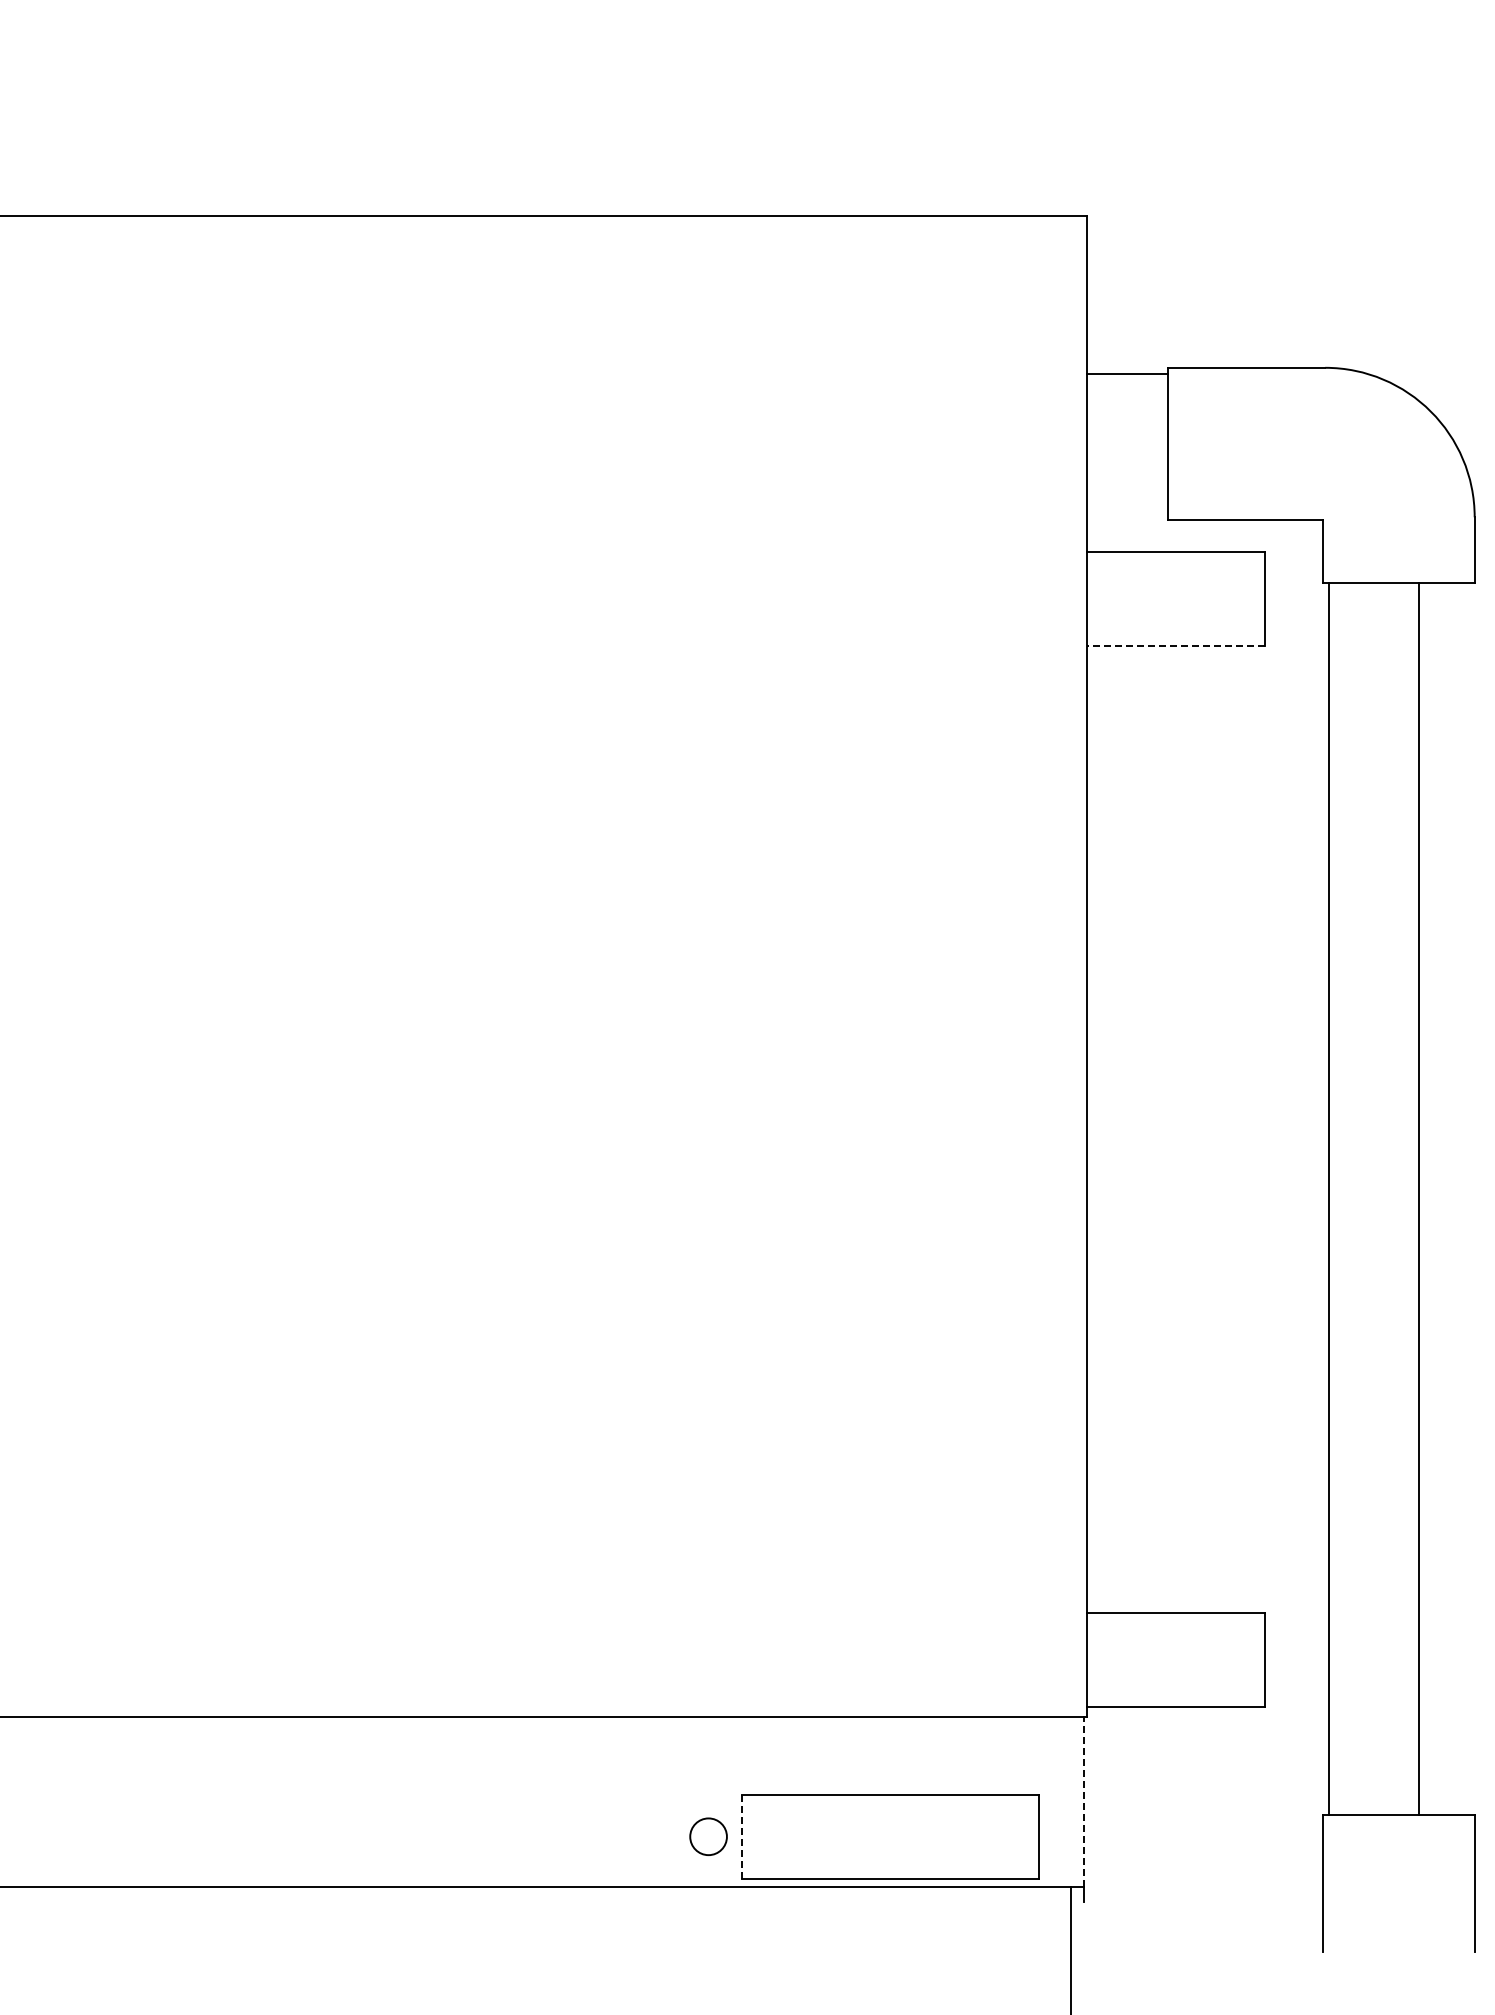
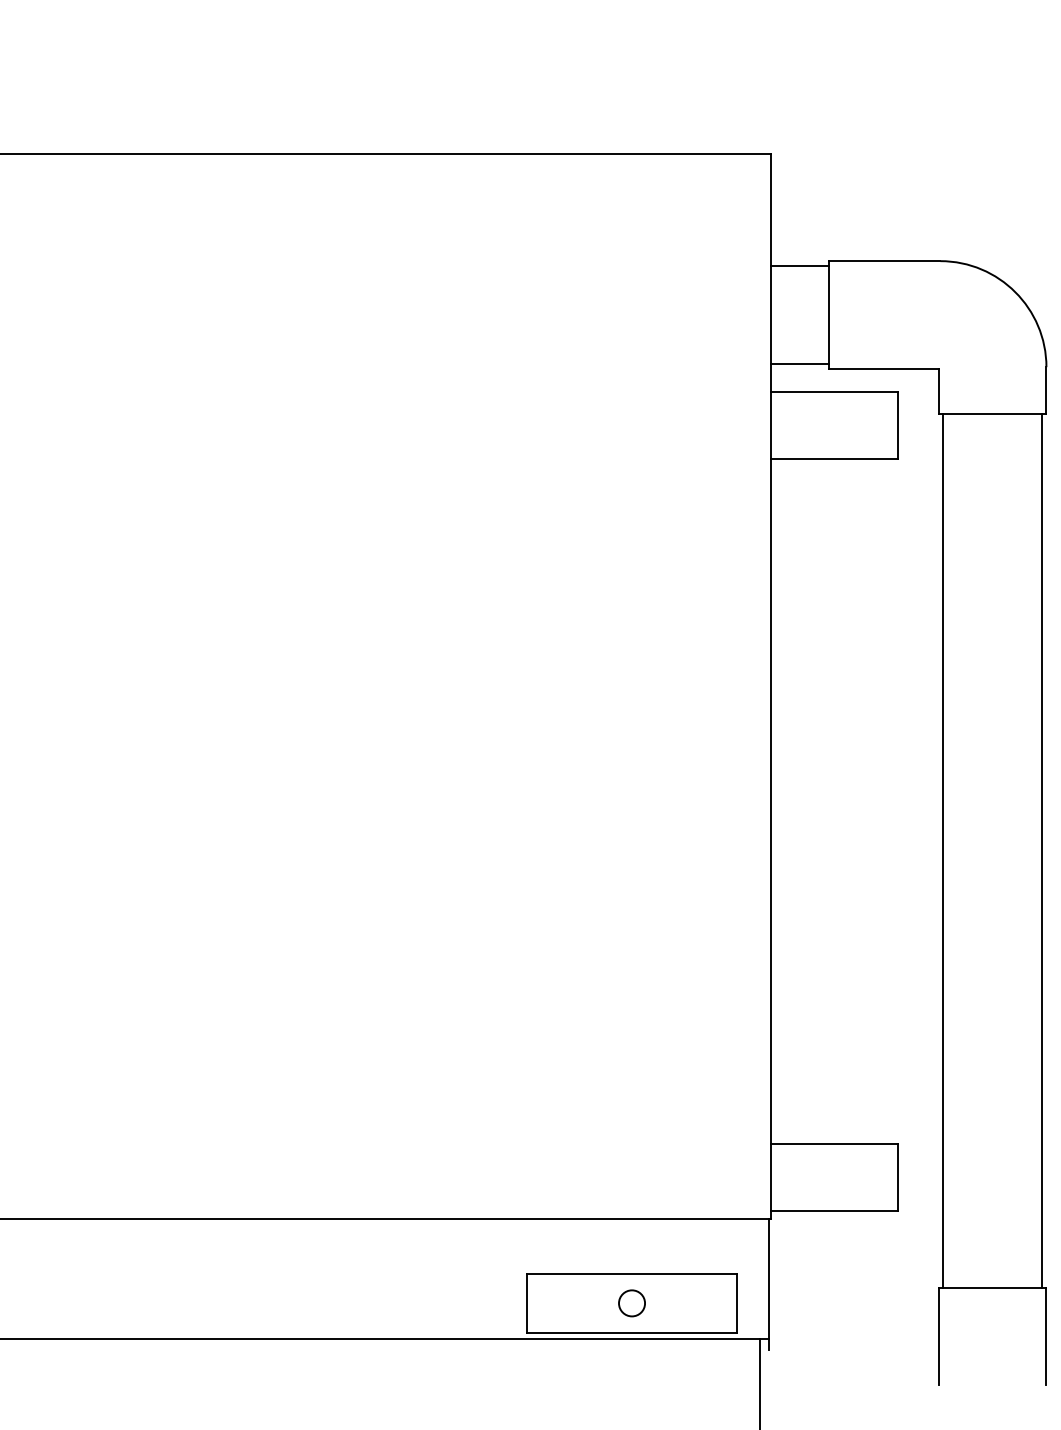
line: (1126, 513) -> (799, 364), added
line: (1175, 646) -> (834, 458), dashed -> solid
line: (1419, 1198) -> (1042, 850), moved
line: (1083, 1802) -> (768, 1279), dashed -> solid
circle: (708, 1836) -> (631, 1303), moved
line: (742, 1836) -> (526, 1303), dashed -> solid

